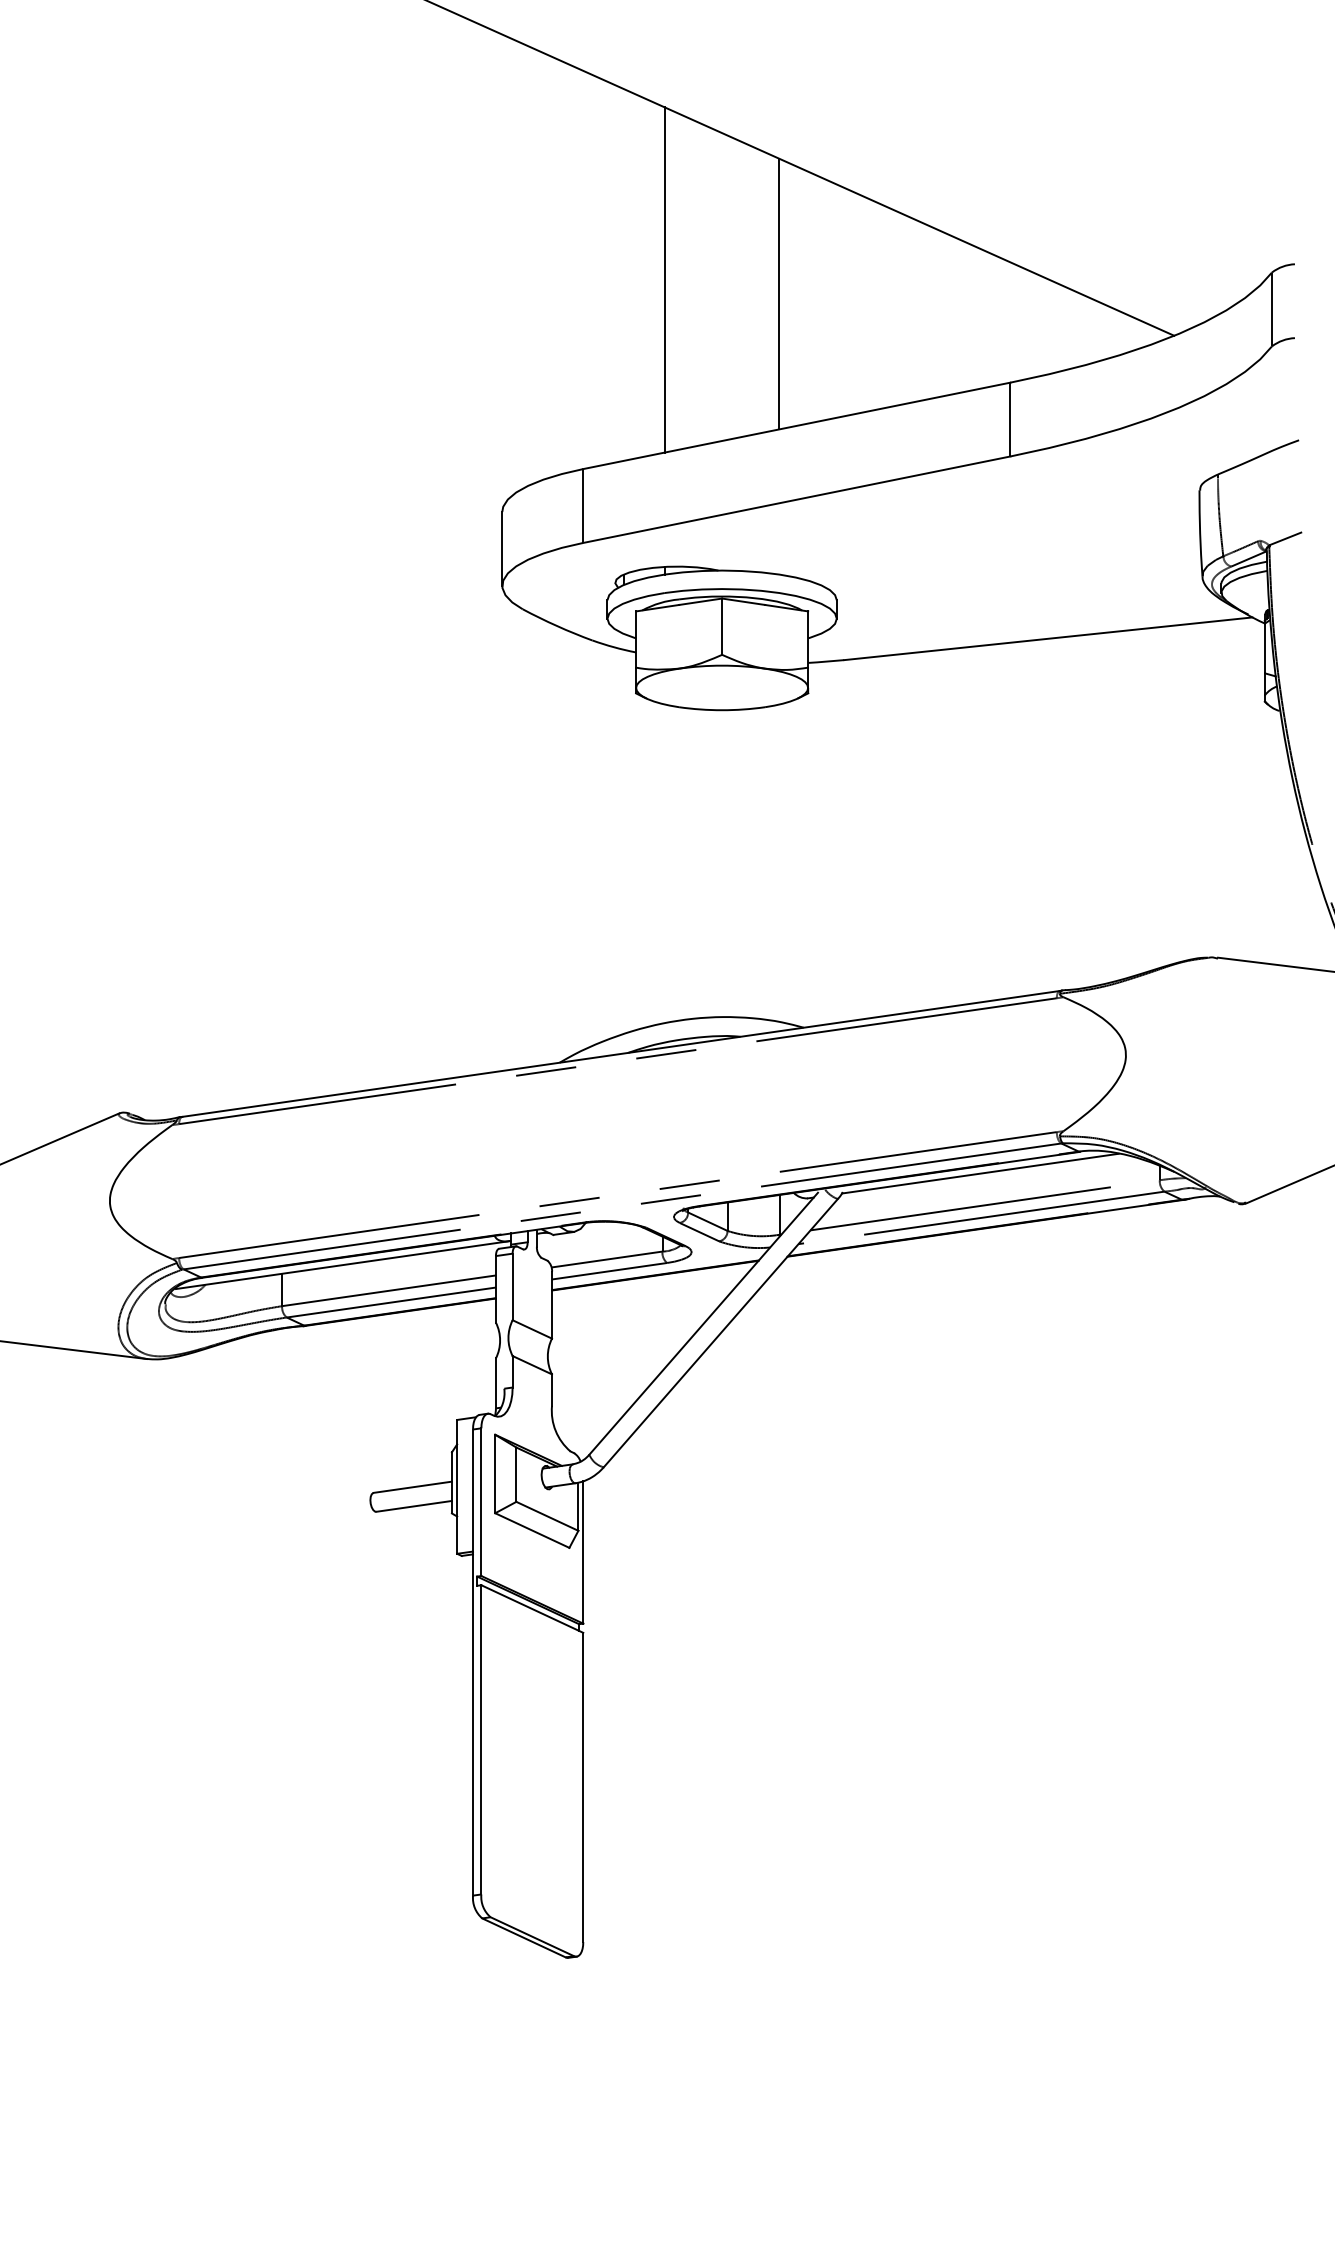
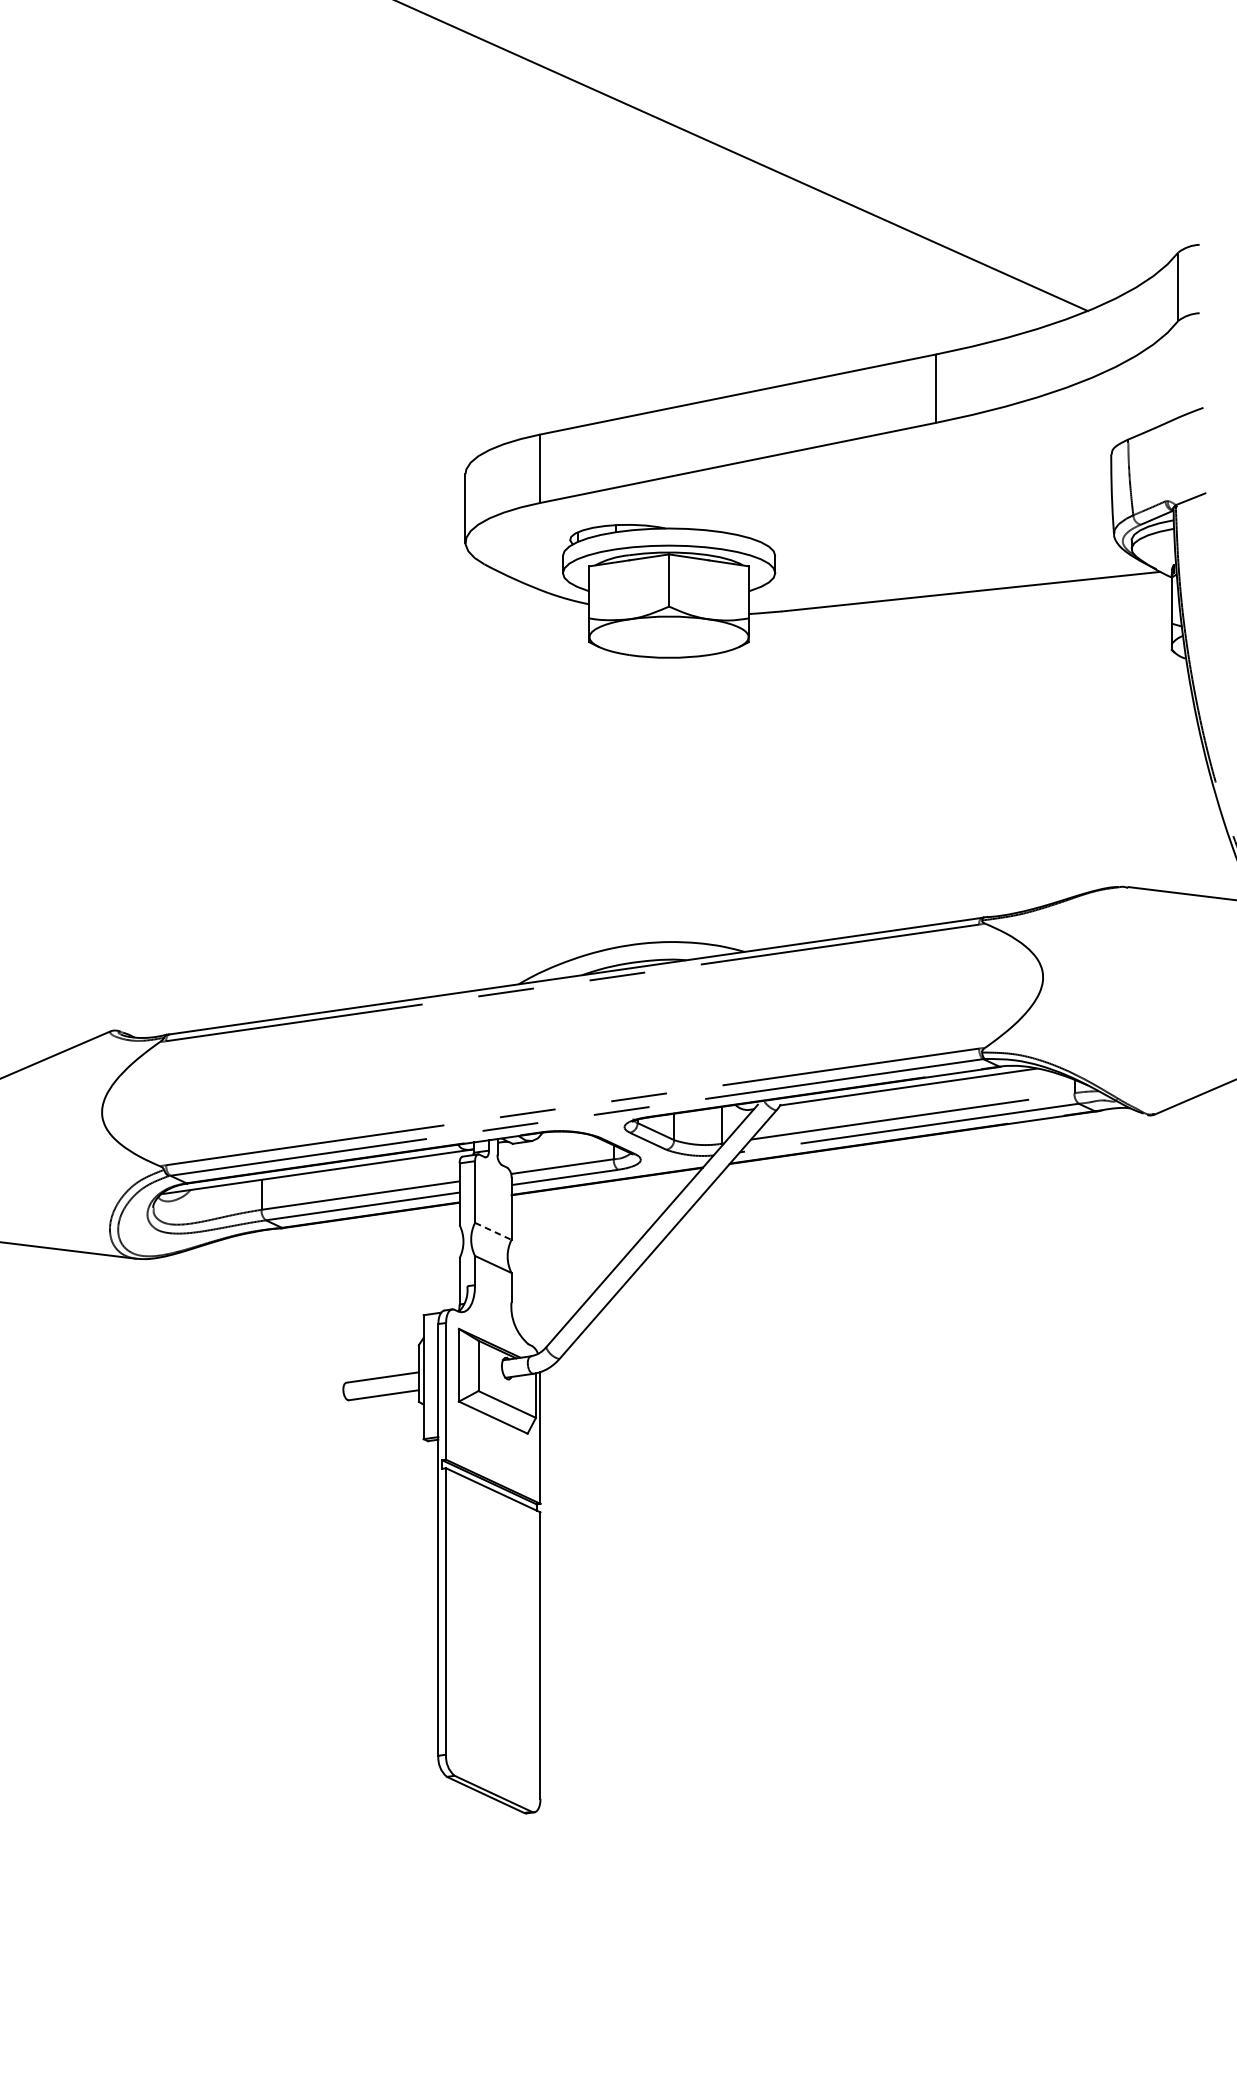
line: (664, 279) -> (615, 258), removed
line: (779, 293) -> (722, 271), removed
line: (532, 1329) -> (493, 1231), solid -> dashed

